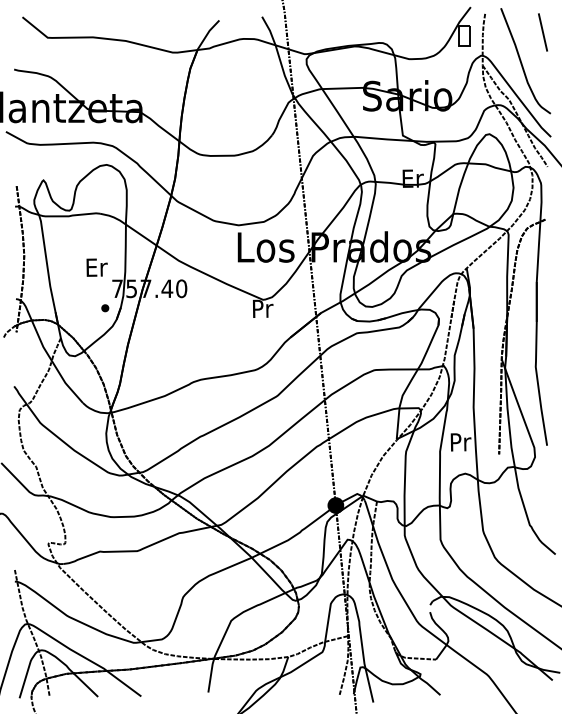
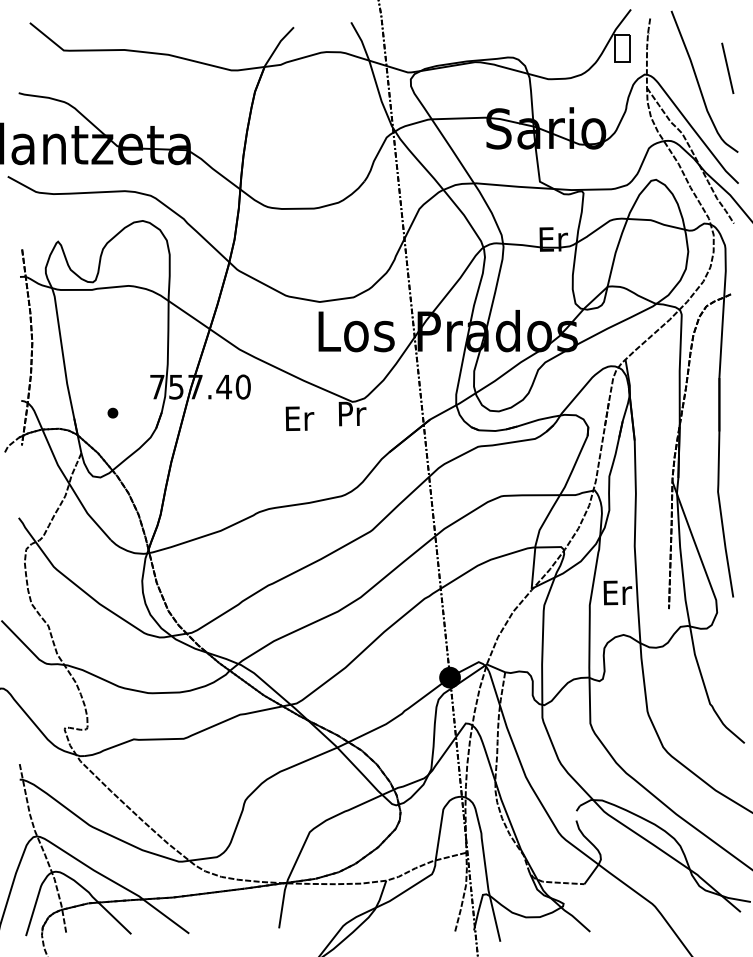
line: (542, 31) -> (727, 67), moved
text: (96, 267) -> (299, 418), moved
part: (104, 307) -> (112, 412), moved
text: (460, 442) -> (617, 592), Pr -> Er

